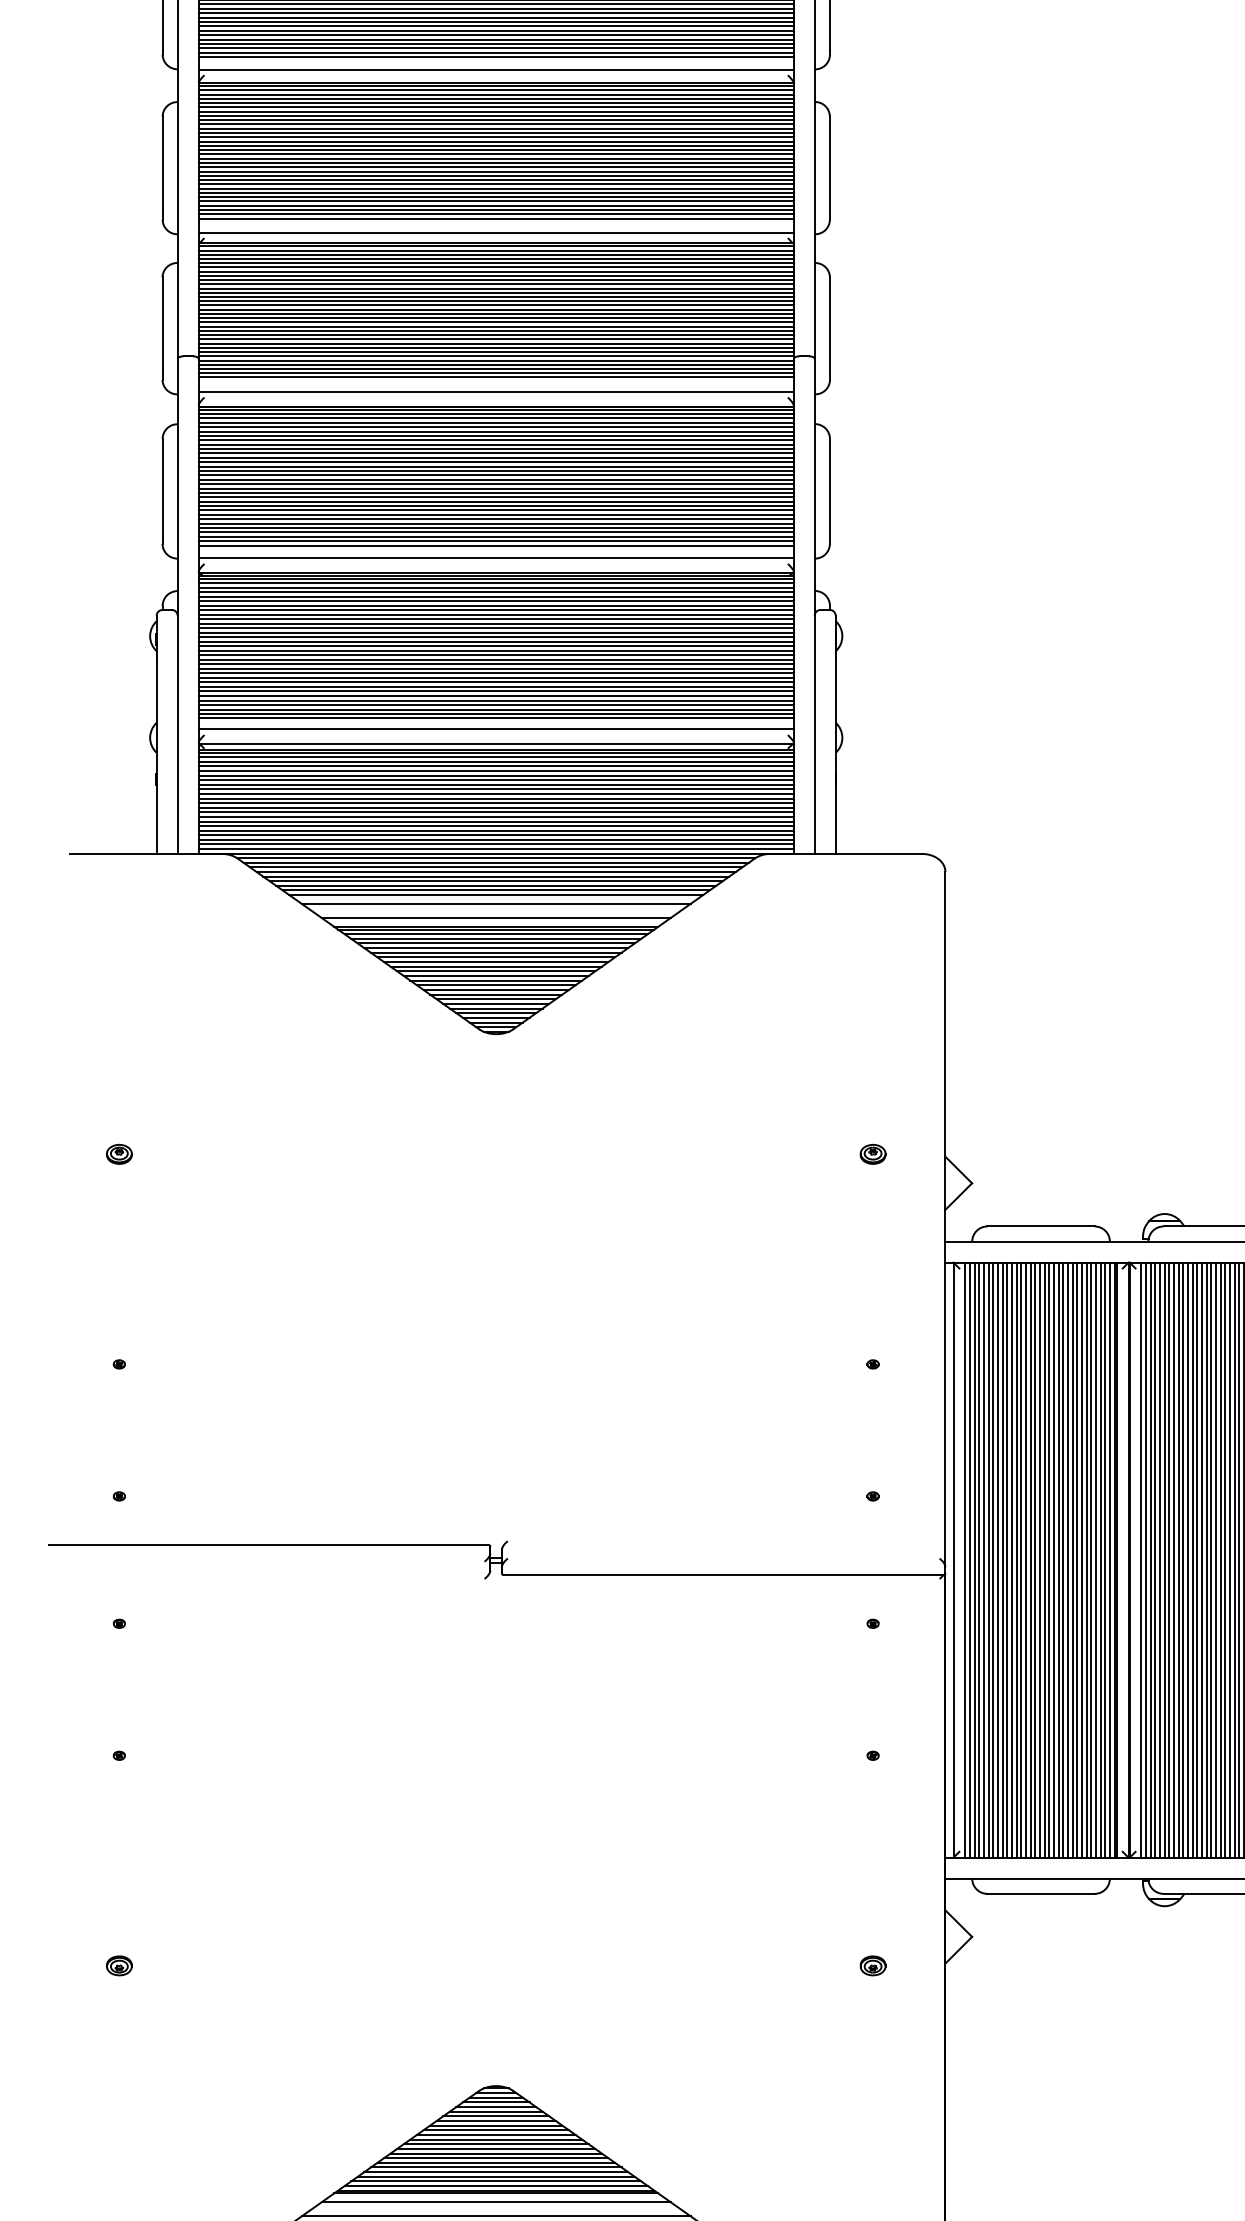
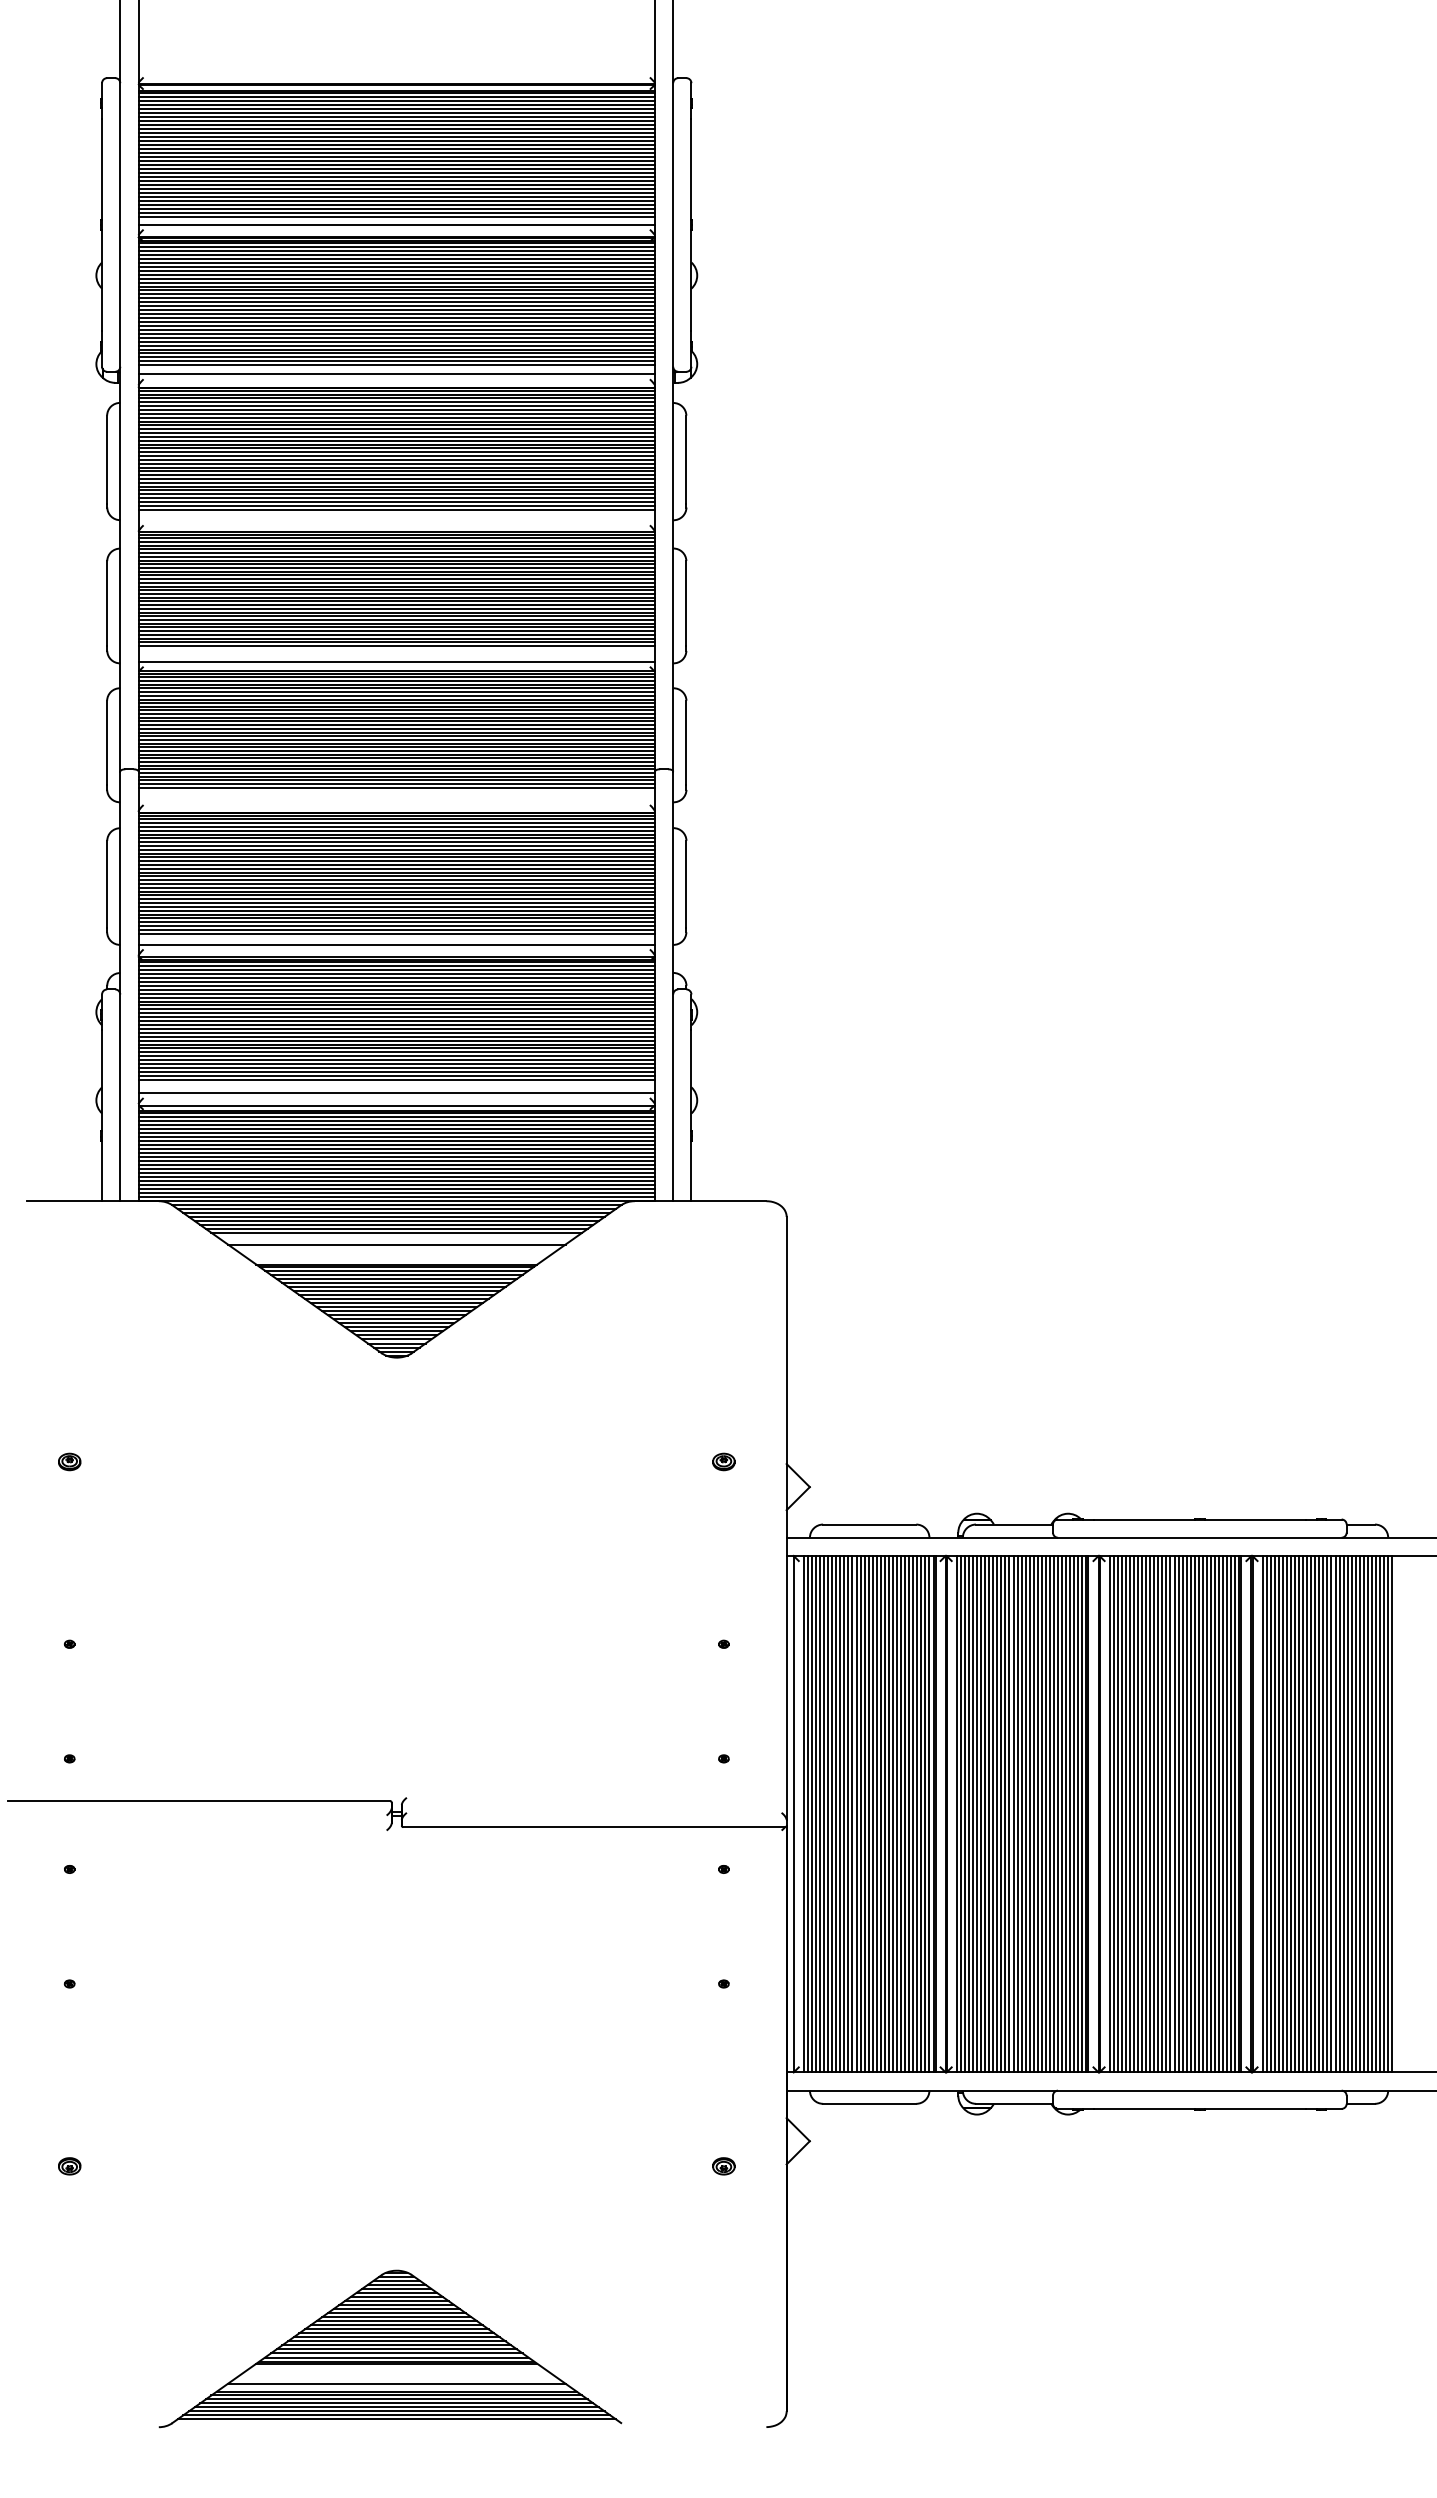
line: (495, 69) -> (396, 520), removed
line: (495, 218) -> (396, 649), removed
line: (495, 392) -> (396, 800), removed
line: (495, 718) -> (396, 1083), removed
line: (495, 894) -> (396, 1236), removed
line: (495, 918) -> (396, 1257), removed
line: (495, 2202) -> (396, 2371), removed

